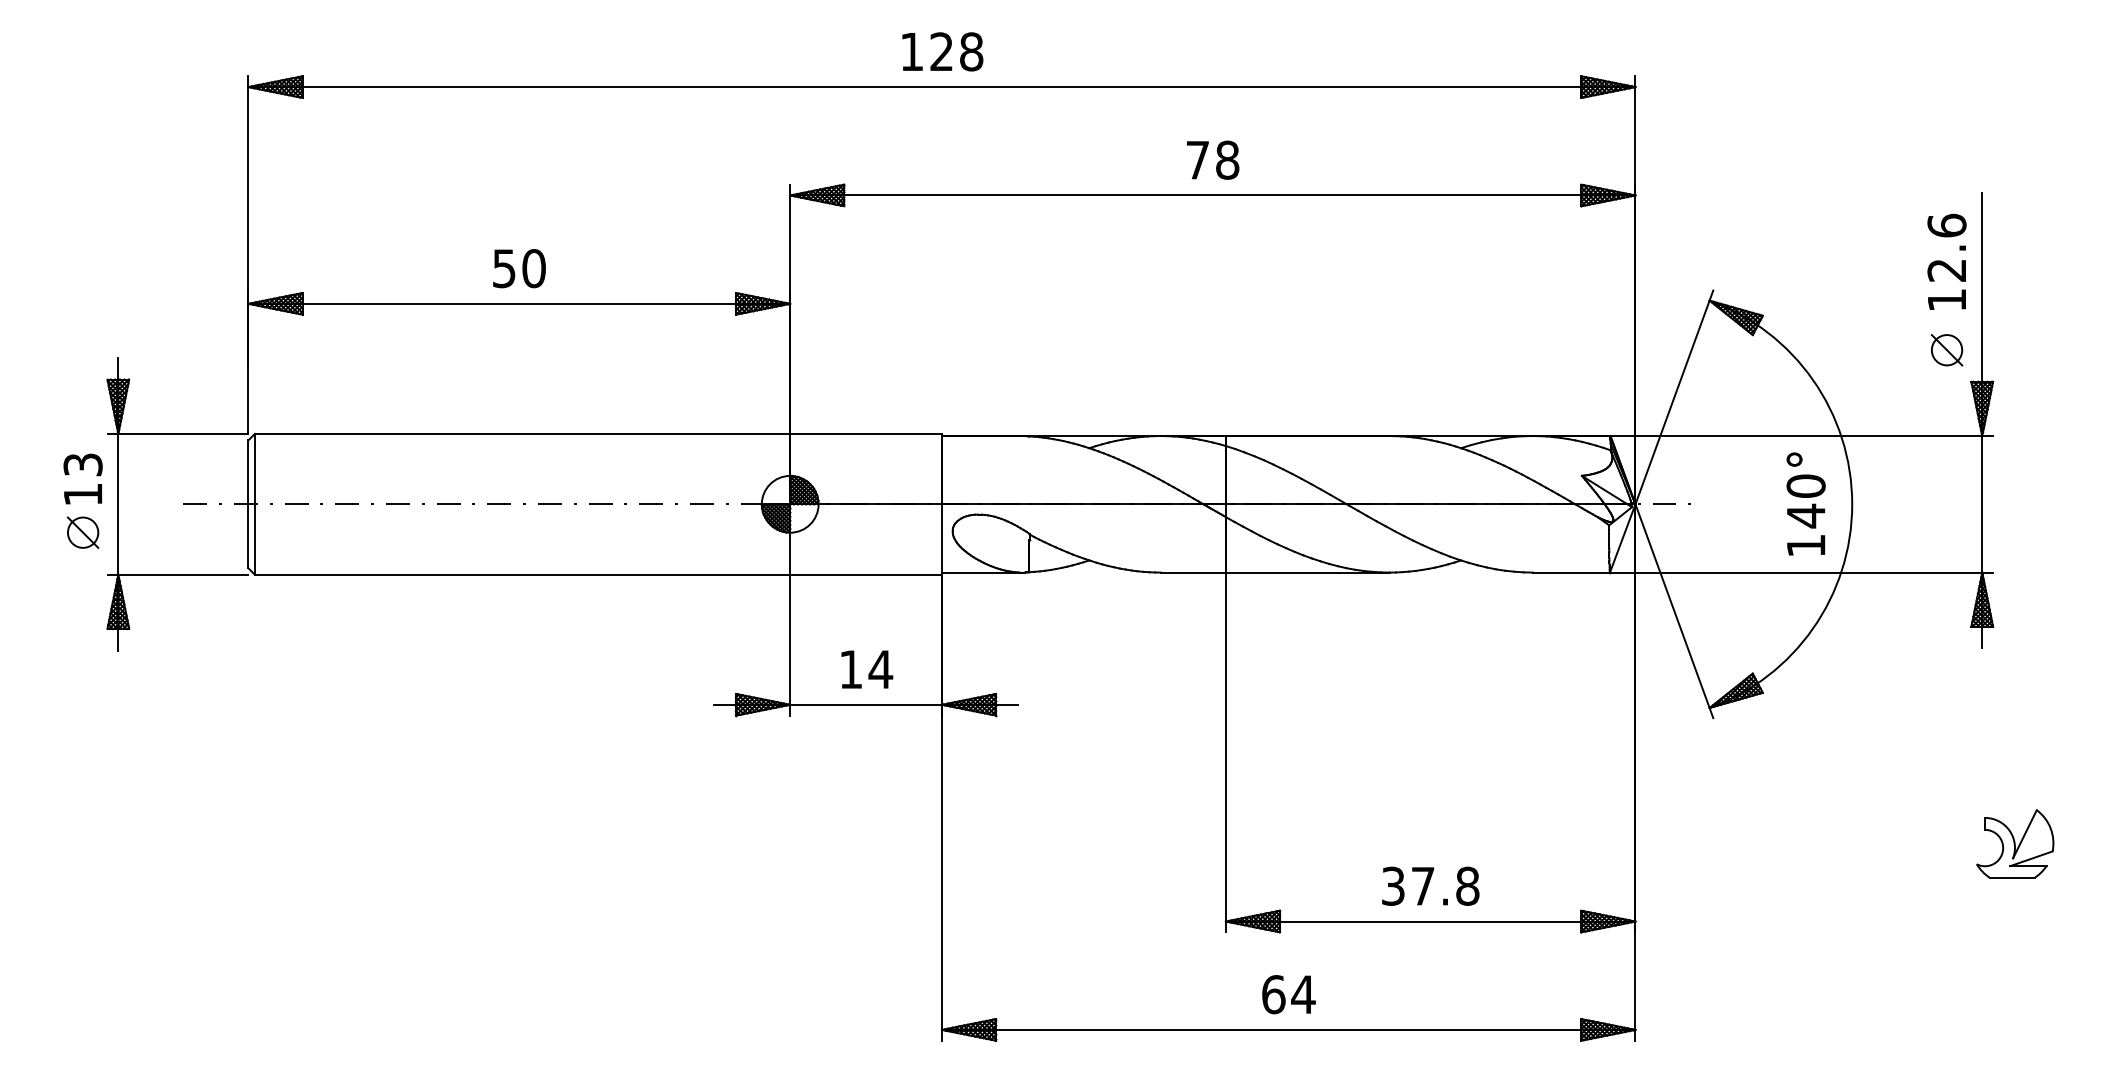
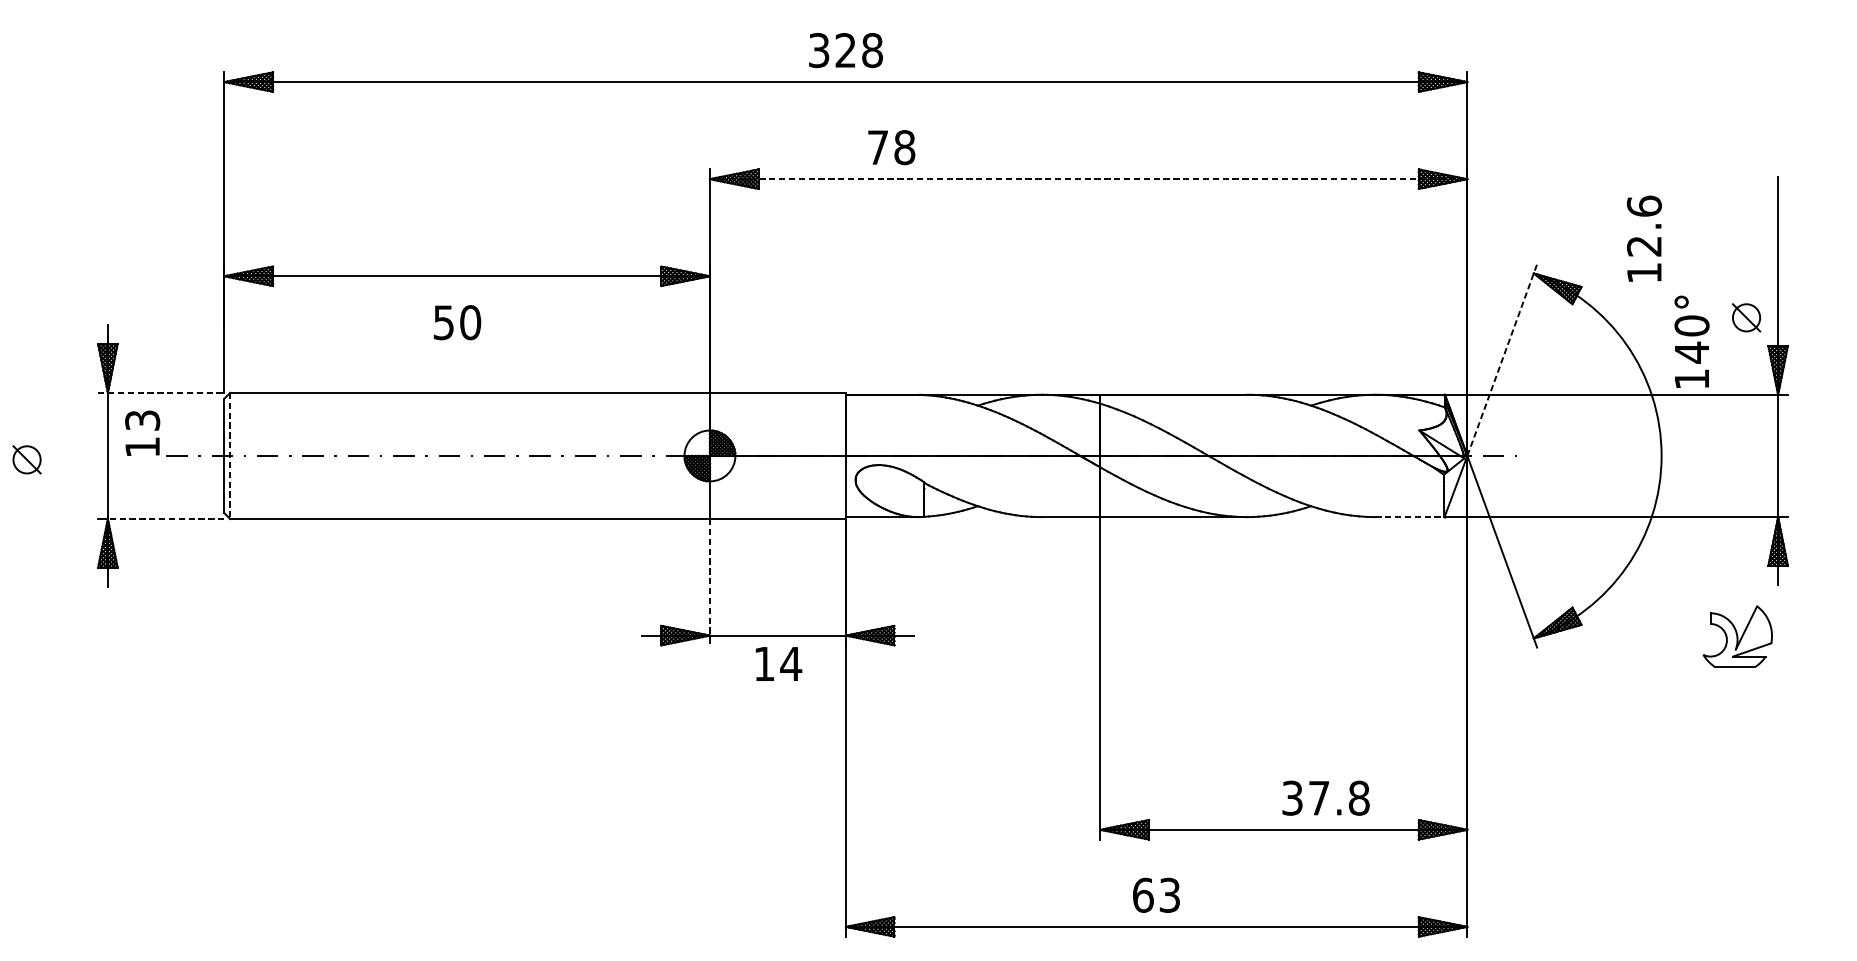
text: (911, 51) -> (818, 50), 128 -> 328
text: (1213, 159) -> (892, 146), moved
line: (1212, 195) -> (1088, 179), solid -> dashed
text: (1946, 261) -> (1643, 238), moved
text: (519, 268) -> (457, 322), moved
line: (1674, 397) -> (1502, 360), solid -> dashed
line: (178, 433) -> (161, 392), solid -> dashed
text: (82, 478) -> (142, 432), moved
text: (1805, 503) -> (1691, 341), moved
line: (254, 504) -> (229, 456), solid -> dashed
part: (82, 532) -> (26, 459), moved
line: (1571, 572) -> (1410, 517), solid -> dashed
line: (182, 574) -> (165, 518), solid -> dashed
line: (790, 645) -> (710, 582), solid -> dashed
text: (867, 669) -> (779, 664), moved
part: (2015, 843) -> (1738, 636), moved
text: (1430, 885) -> (1325, 797), moved
text: (1303, 994) -> (1169, 895), 64 -> 63

